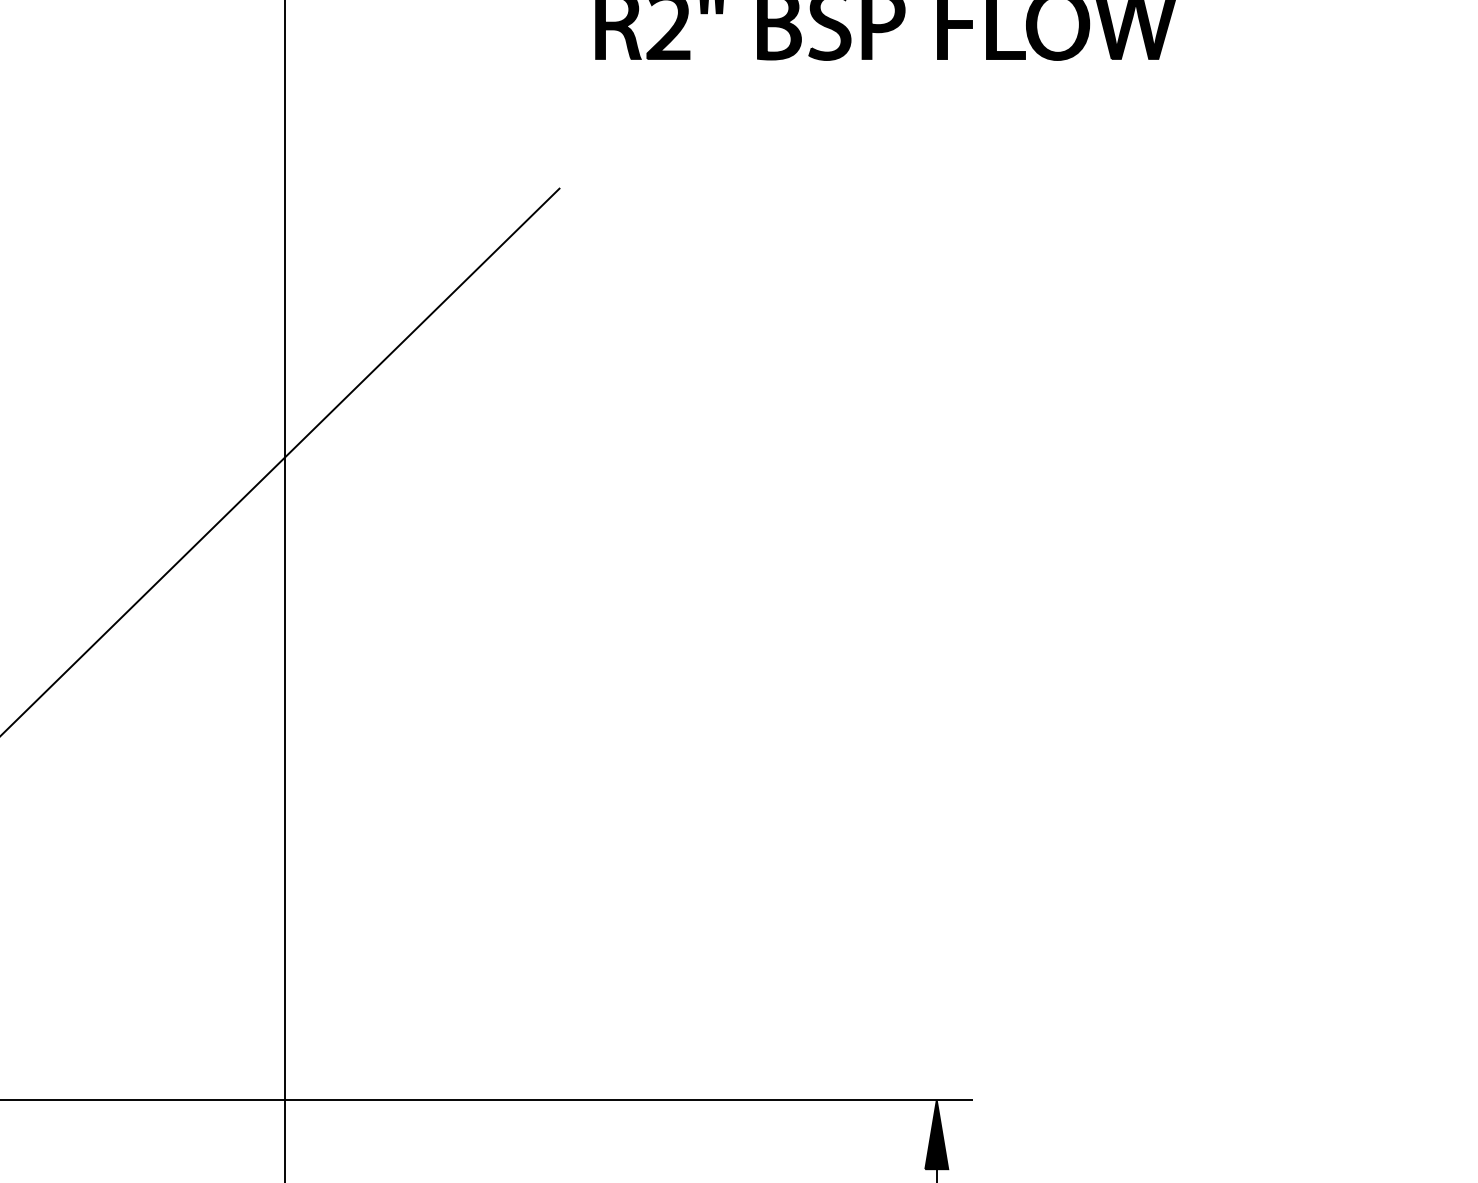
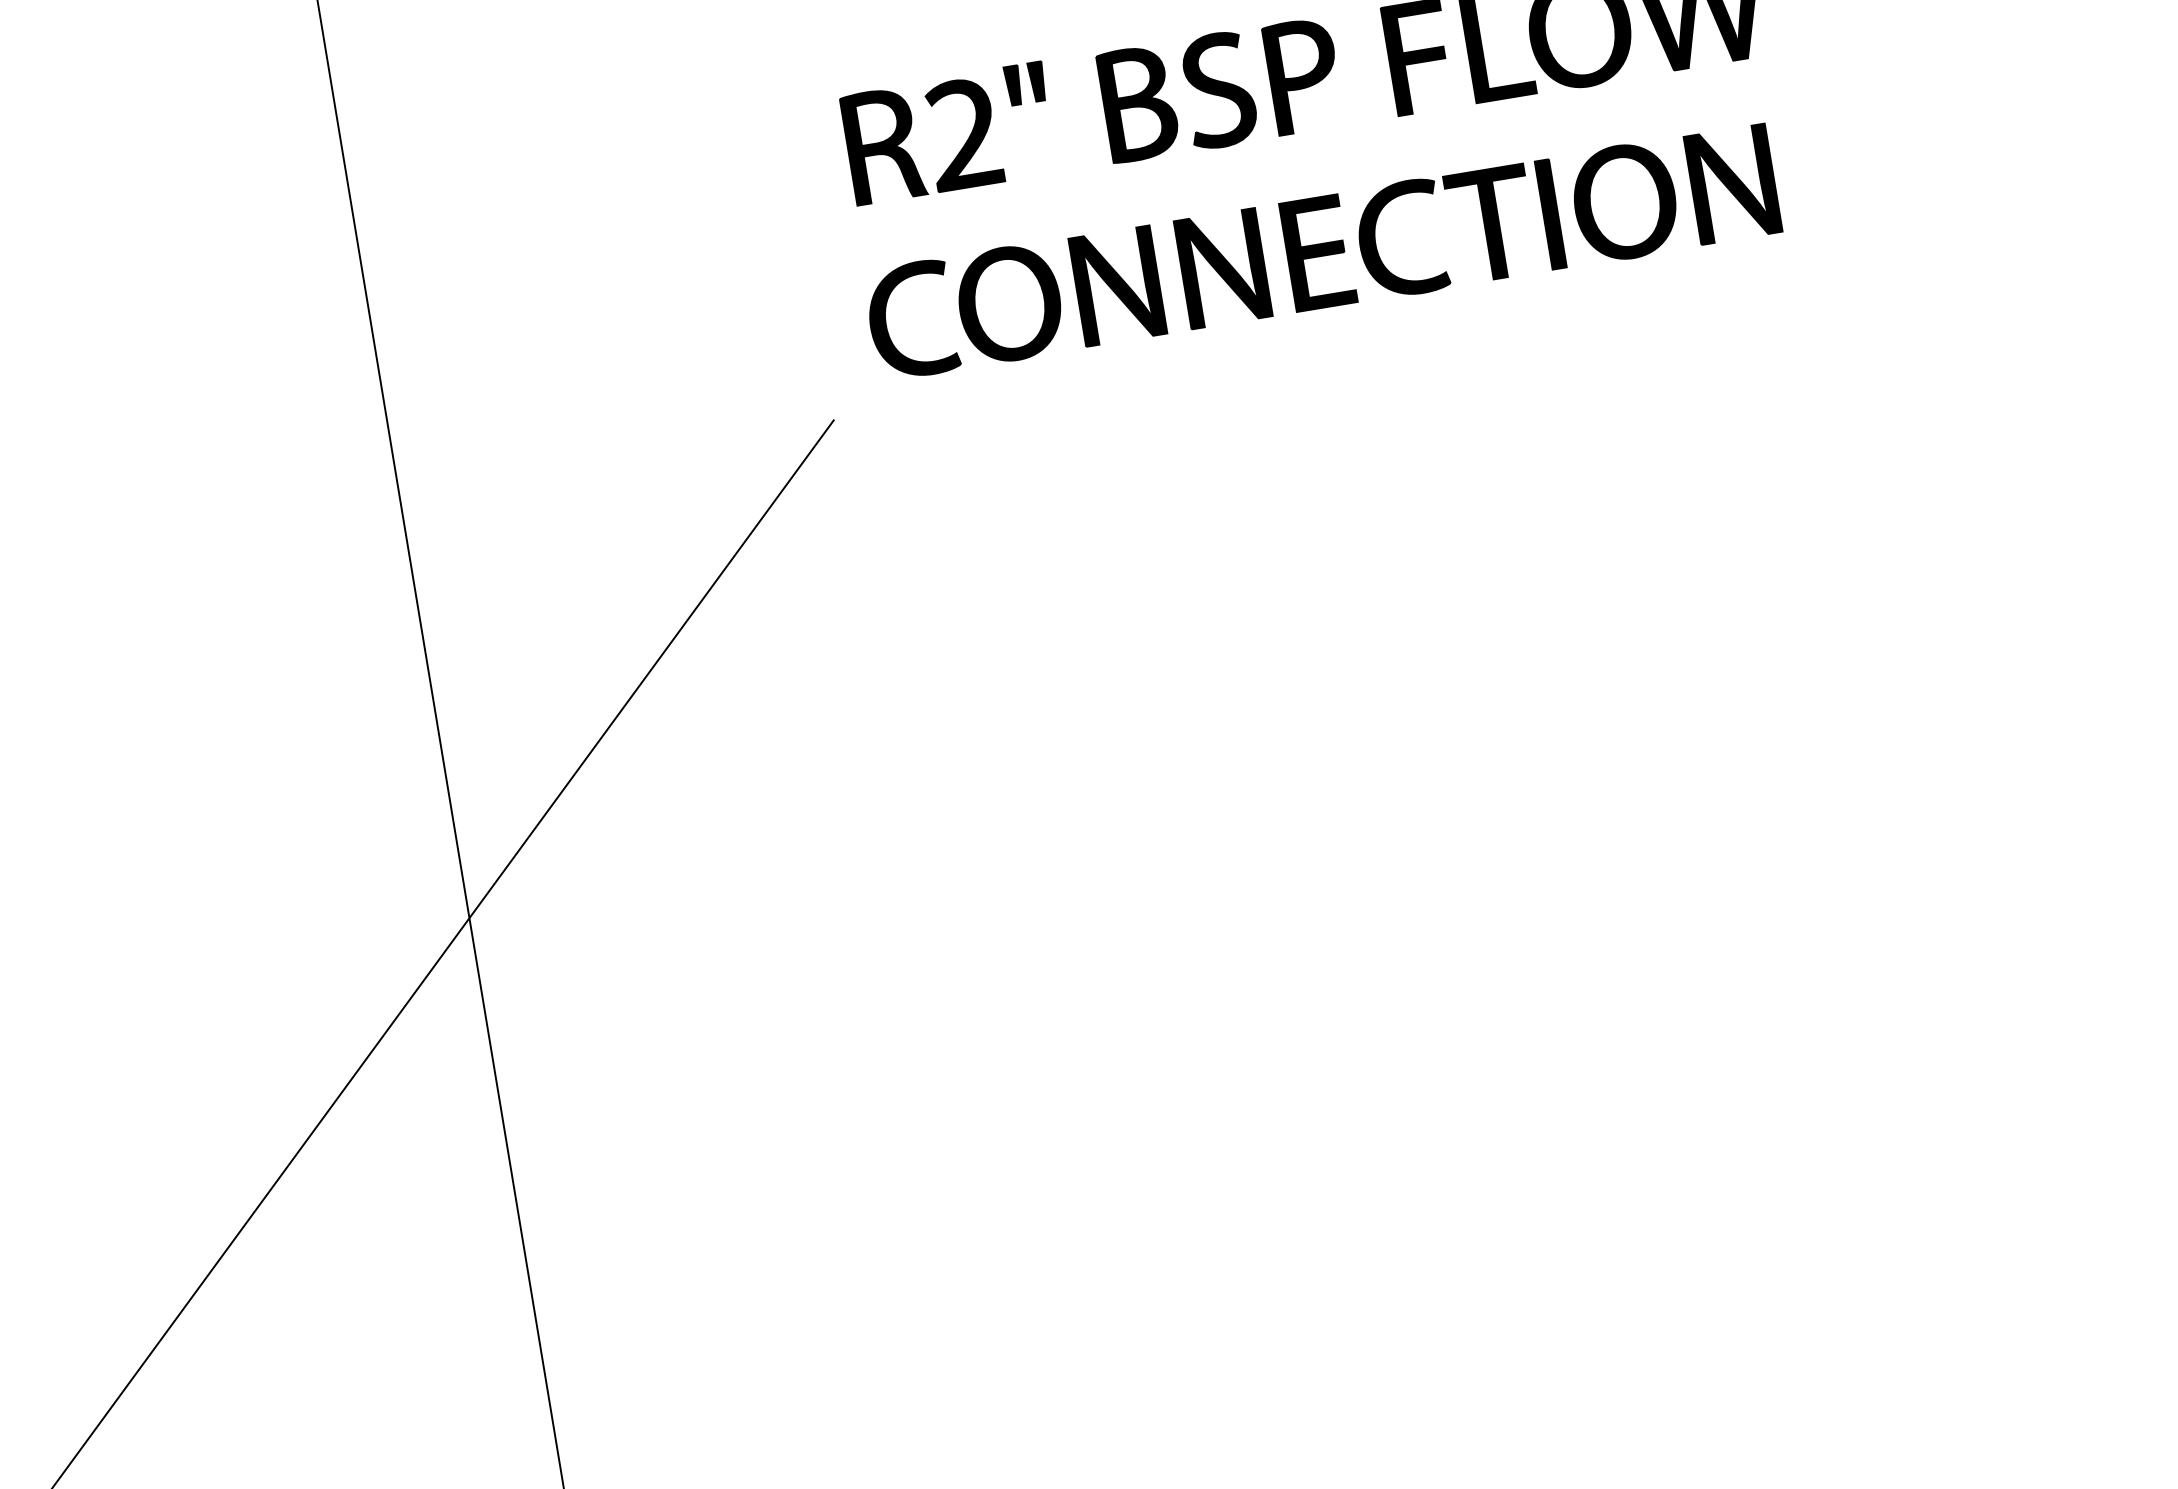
part: (876, 134) -> (1321, 251), added

